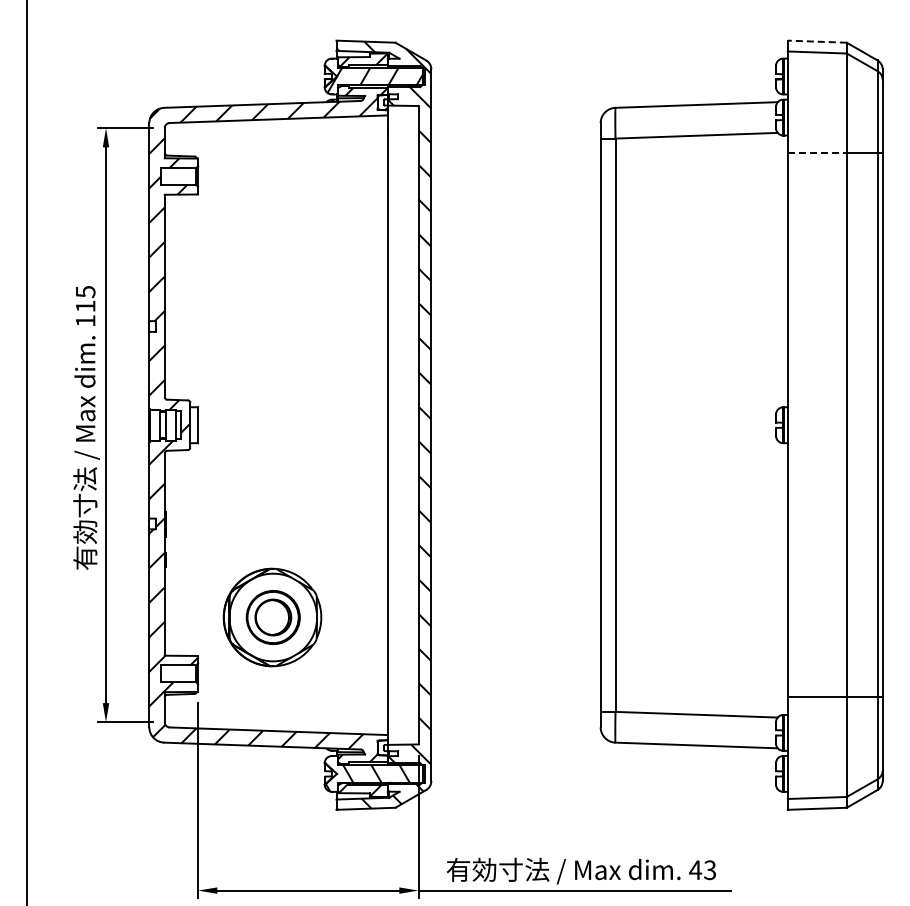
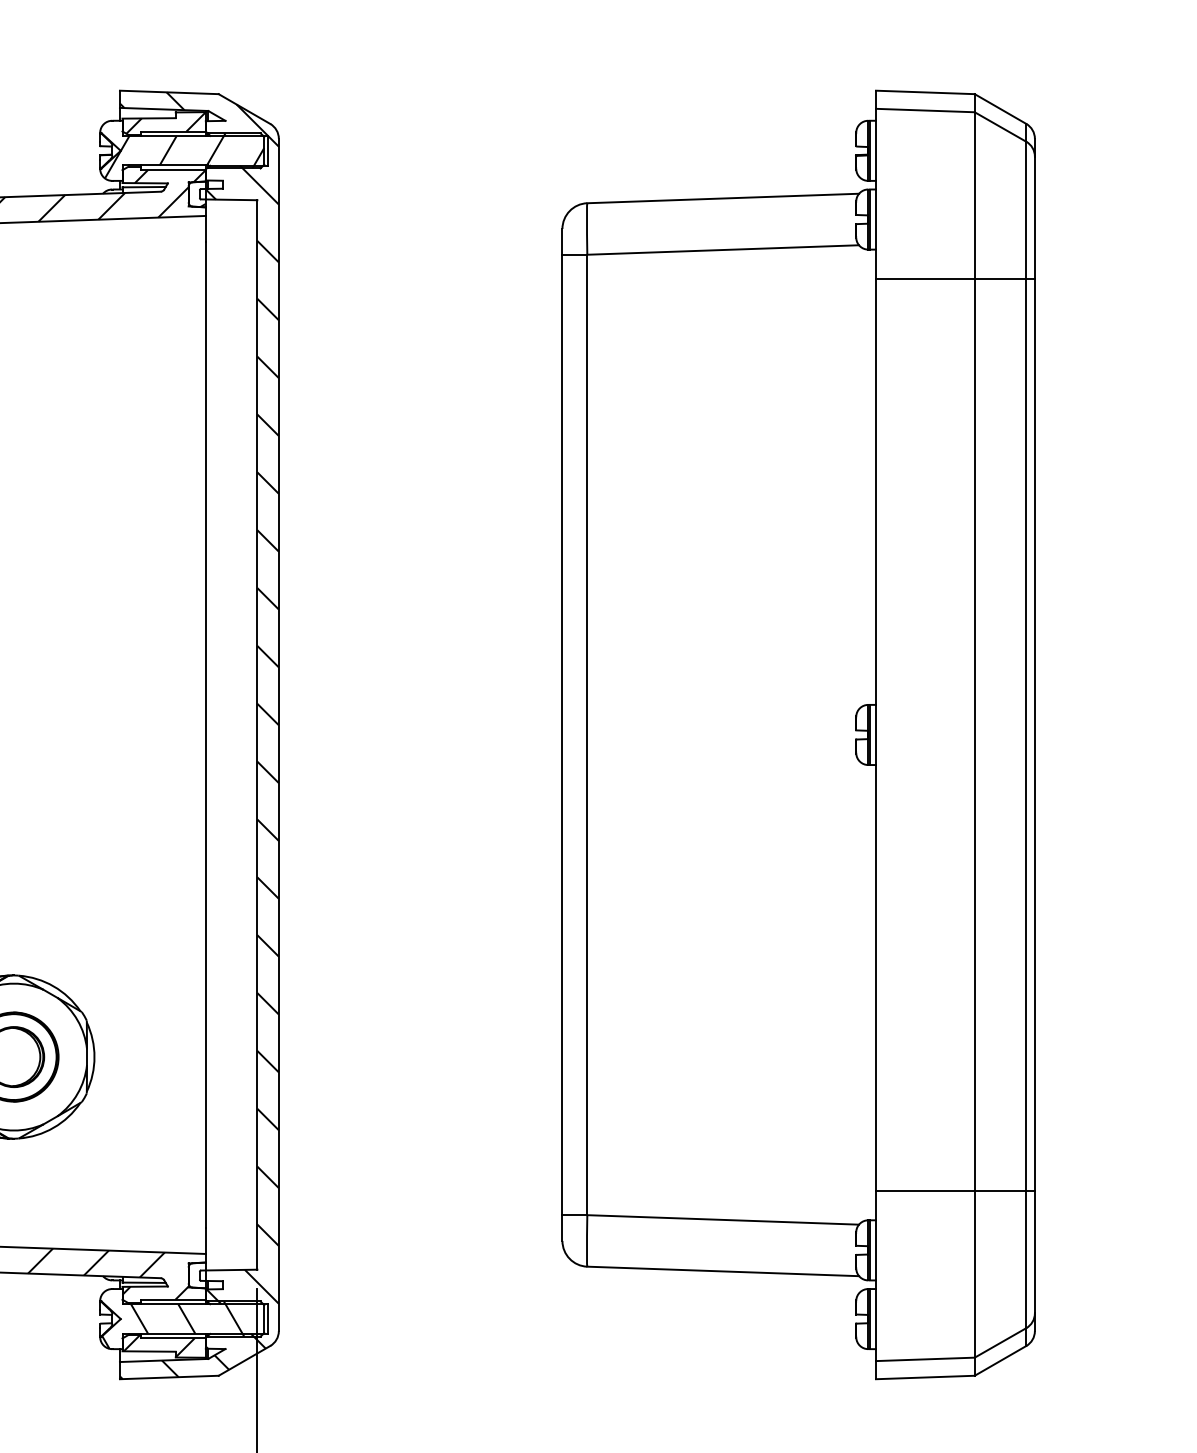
line: (817, 41) -> (925, 92), dashed -> solid
line: (817, 153) -> (925, 279), dashed -> solid

